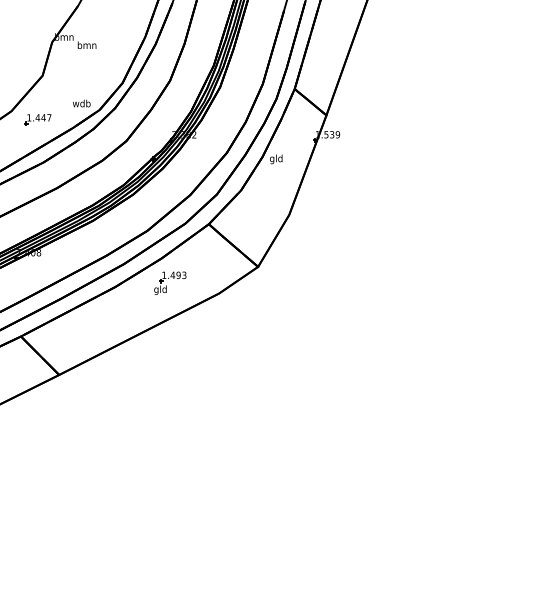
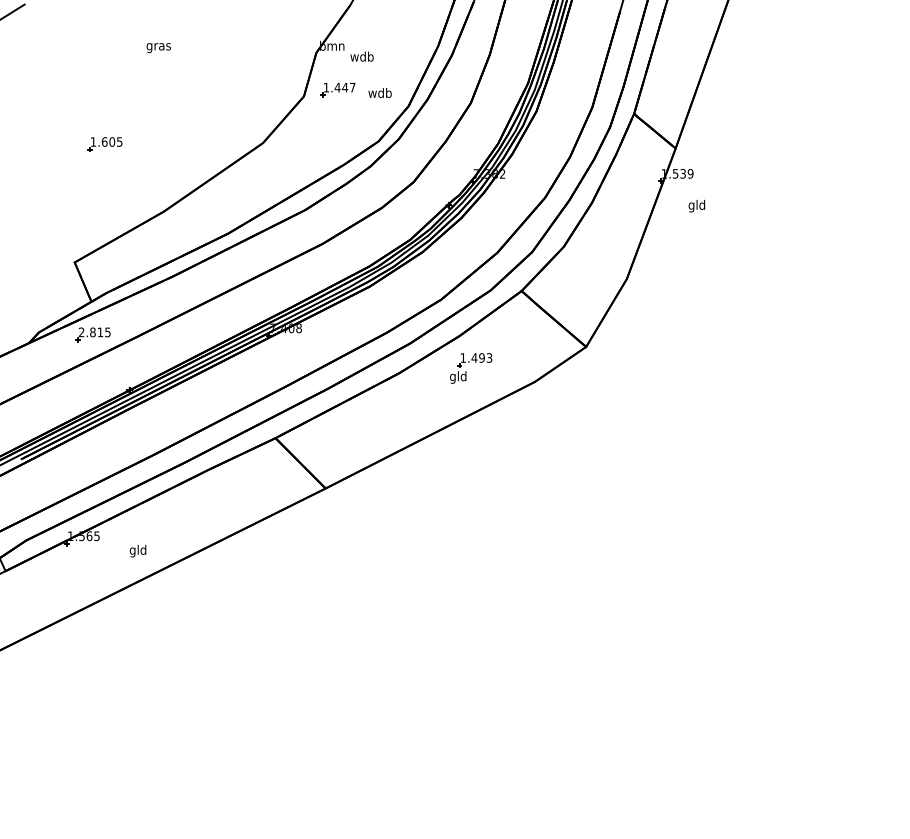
text: (87, 45) -> (362, 56), bmn -> wdb
text: (81, 103) -> (379, 92), moved
part: (37, 119) -> (337, 90), moved
text: (275, 158) -> (696, 205), moved

